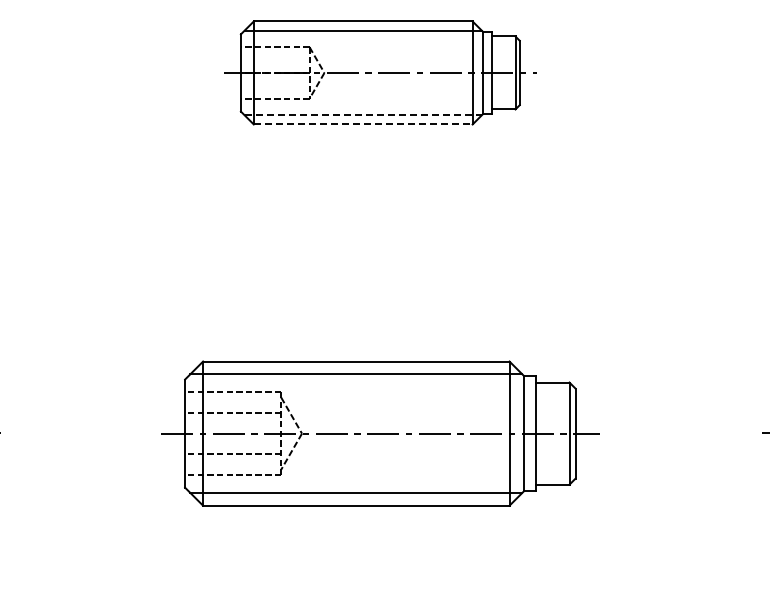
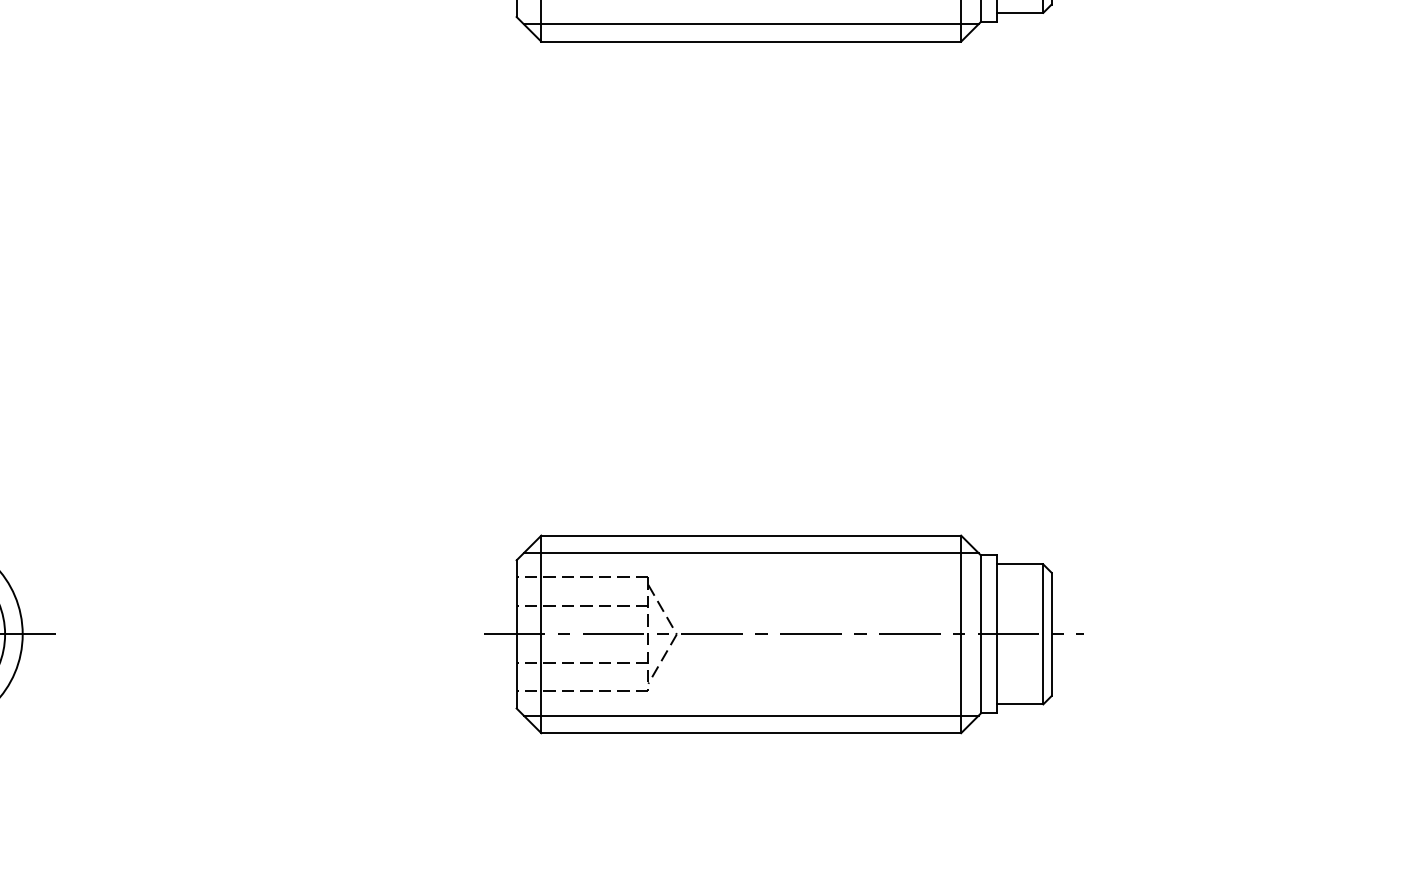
line: (363, 115) -> (751, 24), dashed -> solid
line: (363, 124) -> (751, 41), dashed -> solid
part: (380, 432) -> (784, 632), size x0.71

